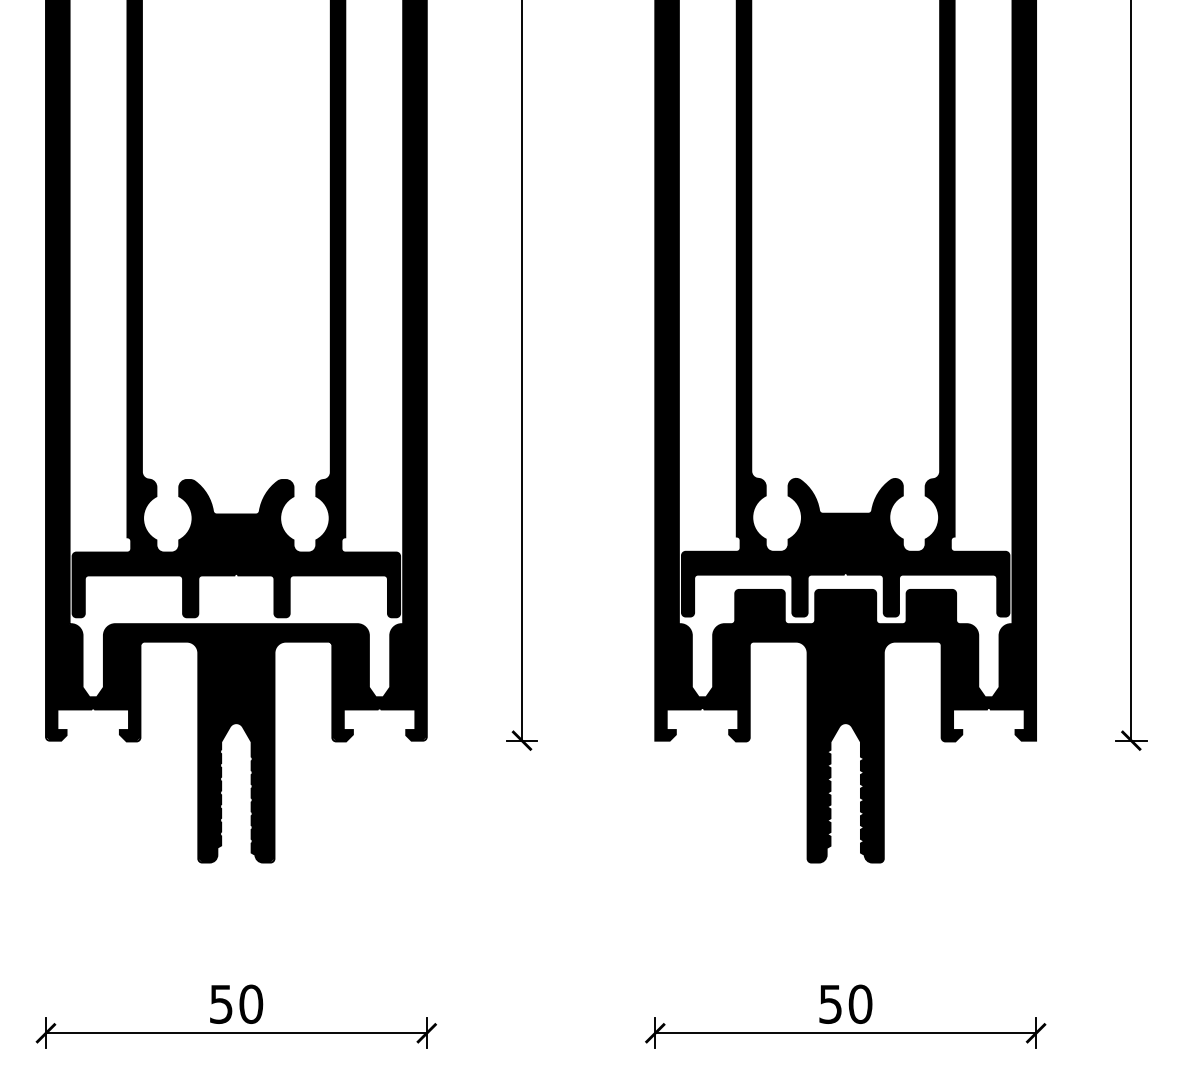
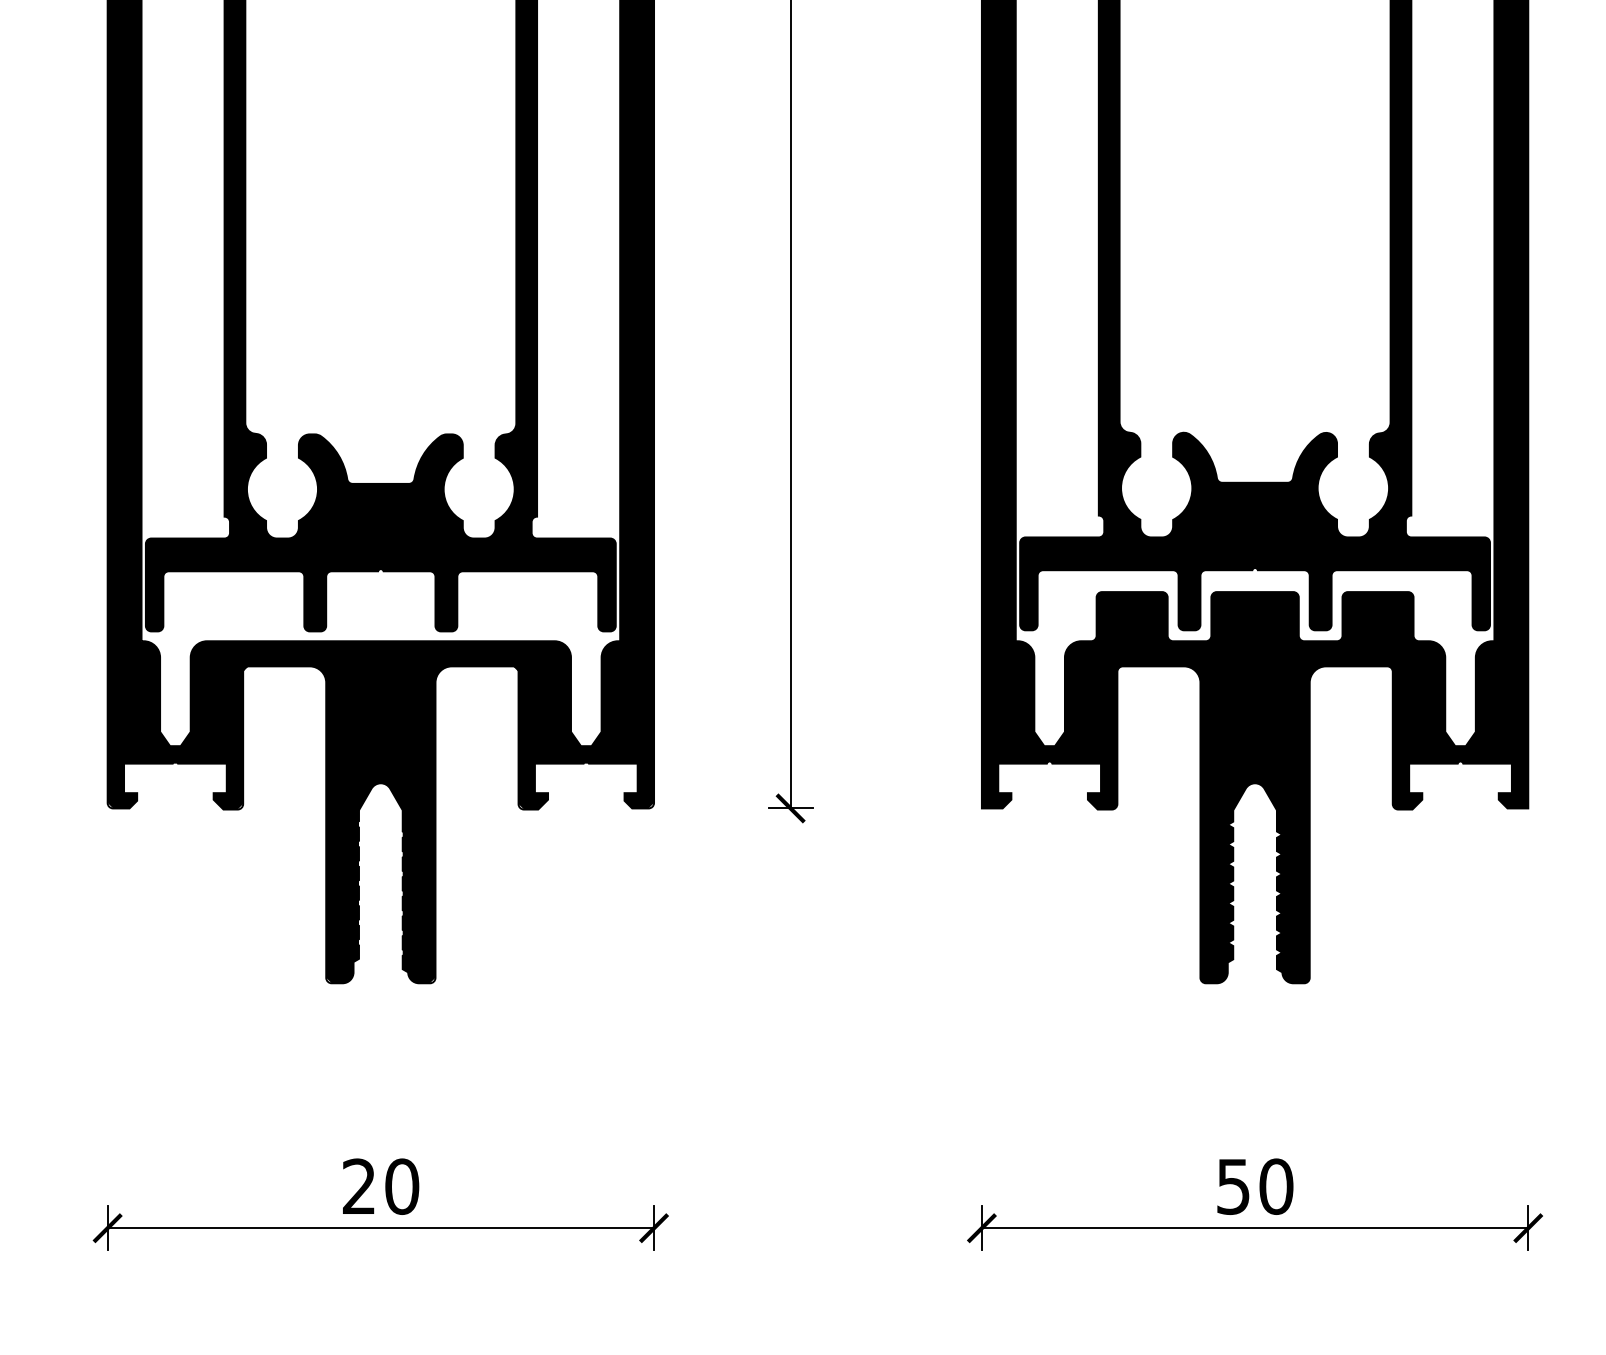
text: (221, 1003) -> (359, 1185), 50 -> 20

